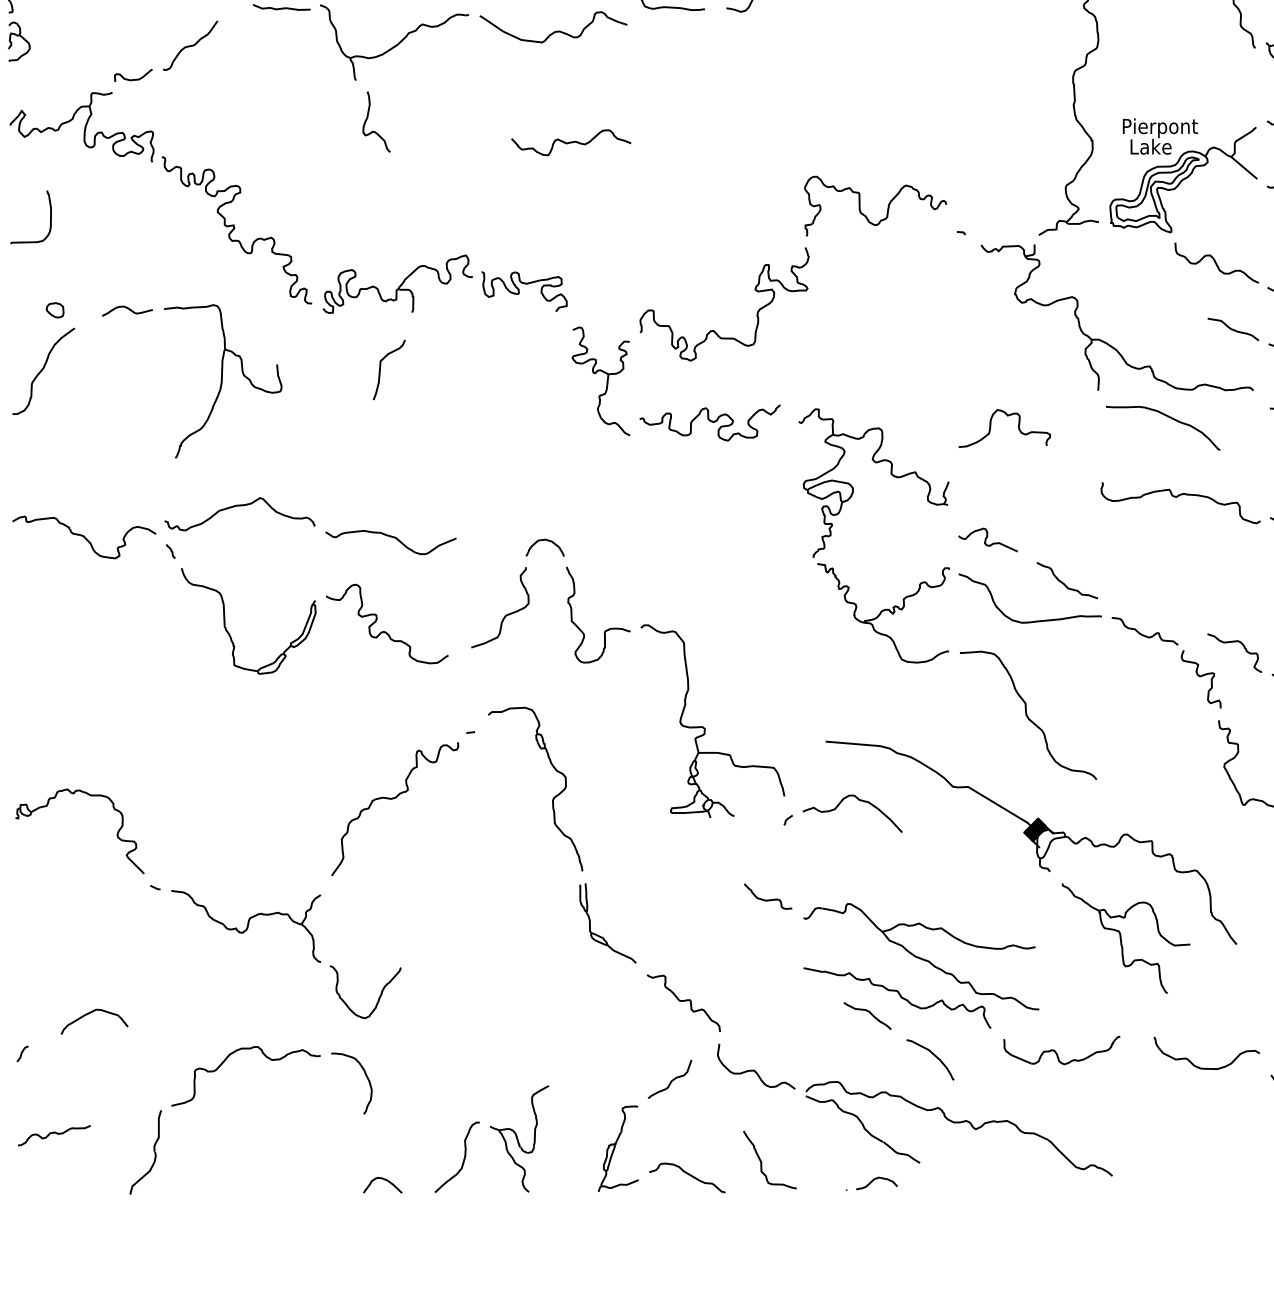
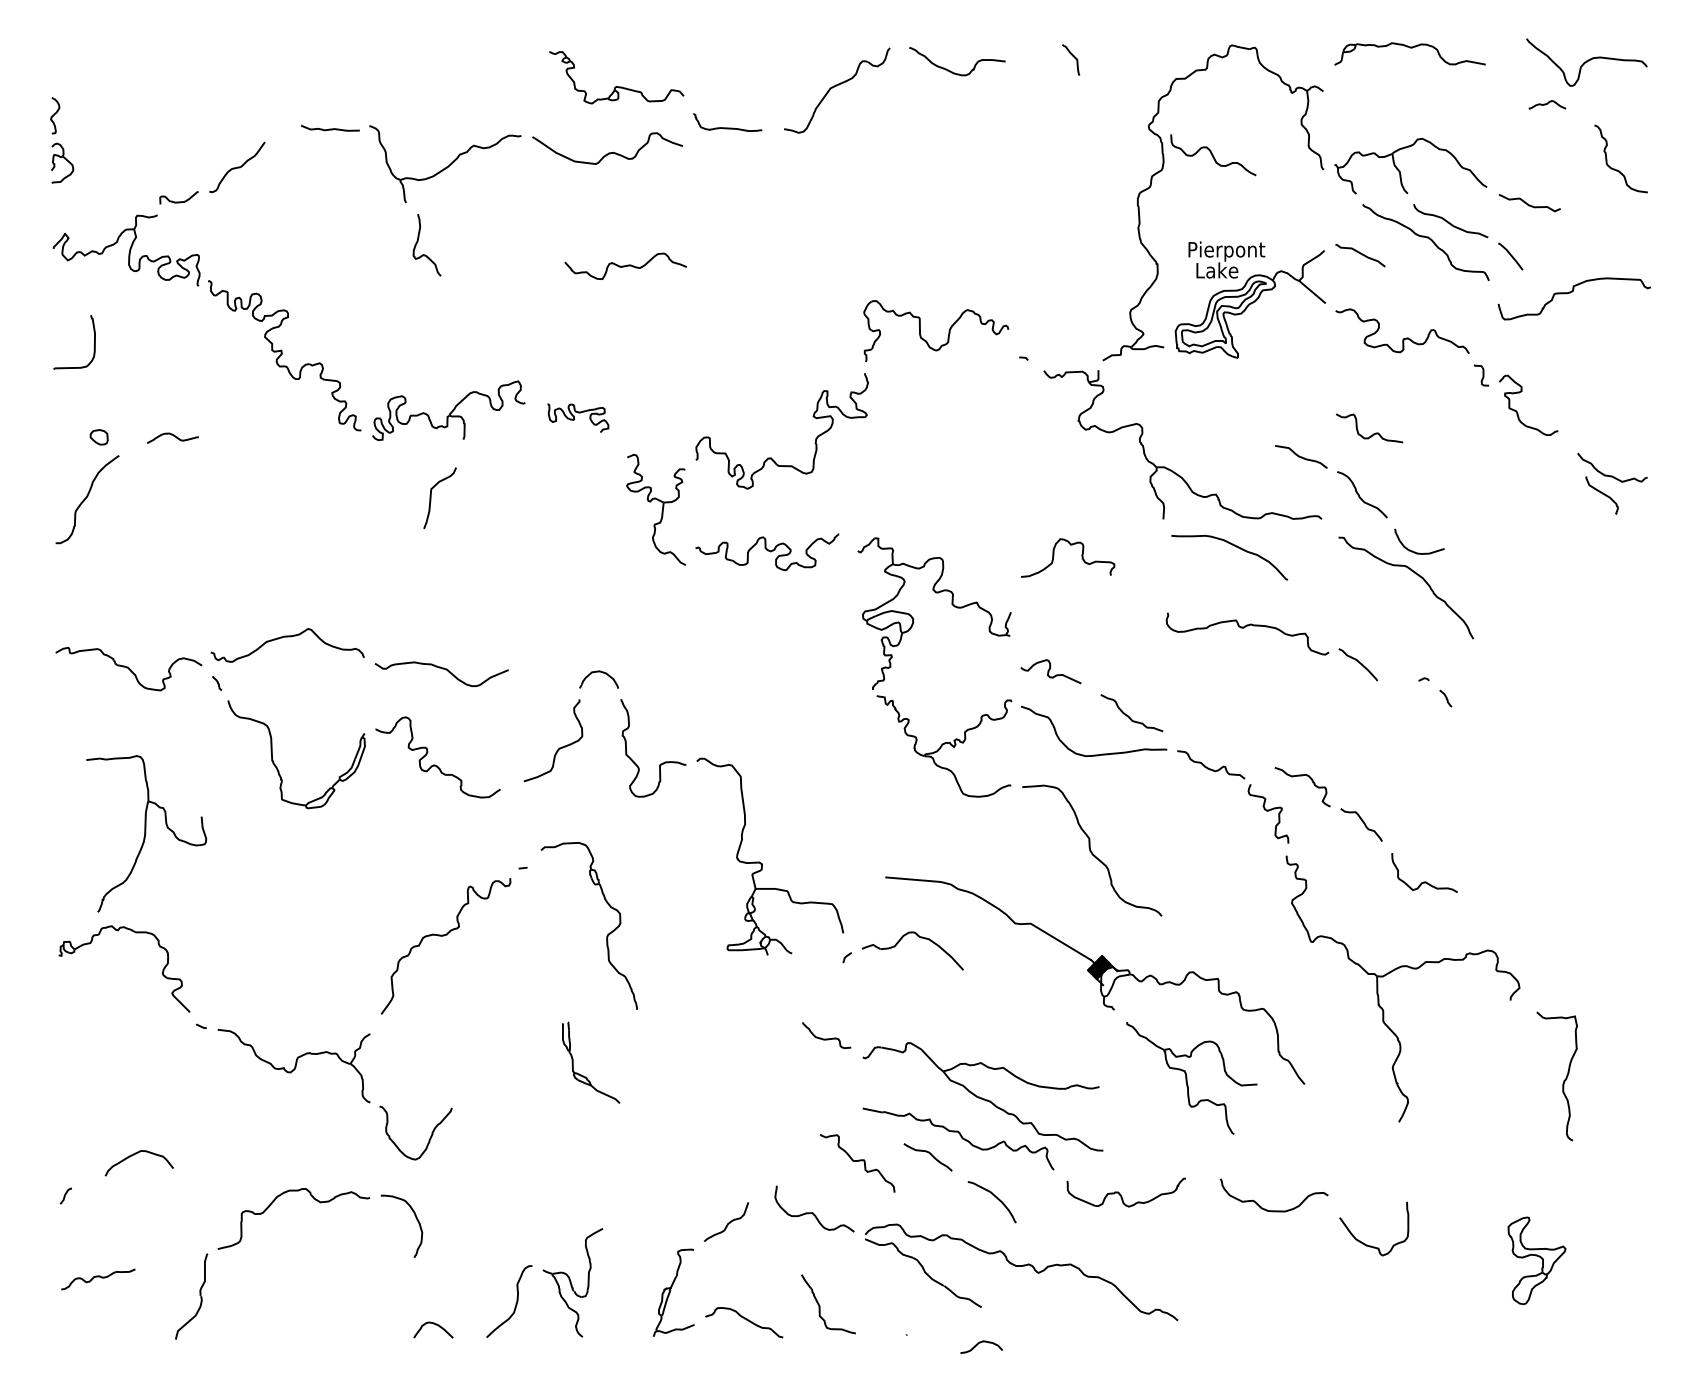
curve: (1216, 263) -> (1213, 155), moved
part: (524, 290) -> (578, 417), size x0.7
part: (223, 381) -> (146, 833), moved
part: (602, 936) -> (585, 1076), moved
curve: (683, 1001) -> (857, 1161), moved
curve: (875, 1179) -> (980, 1343), moved

